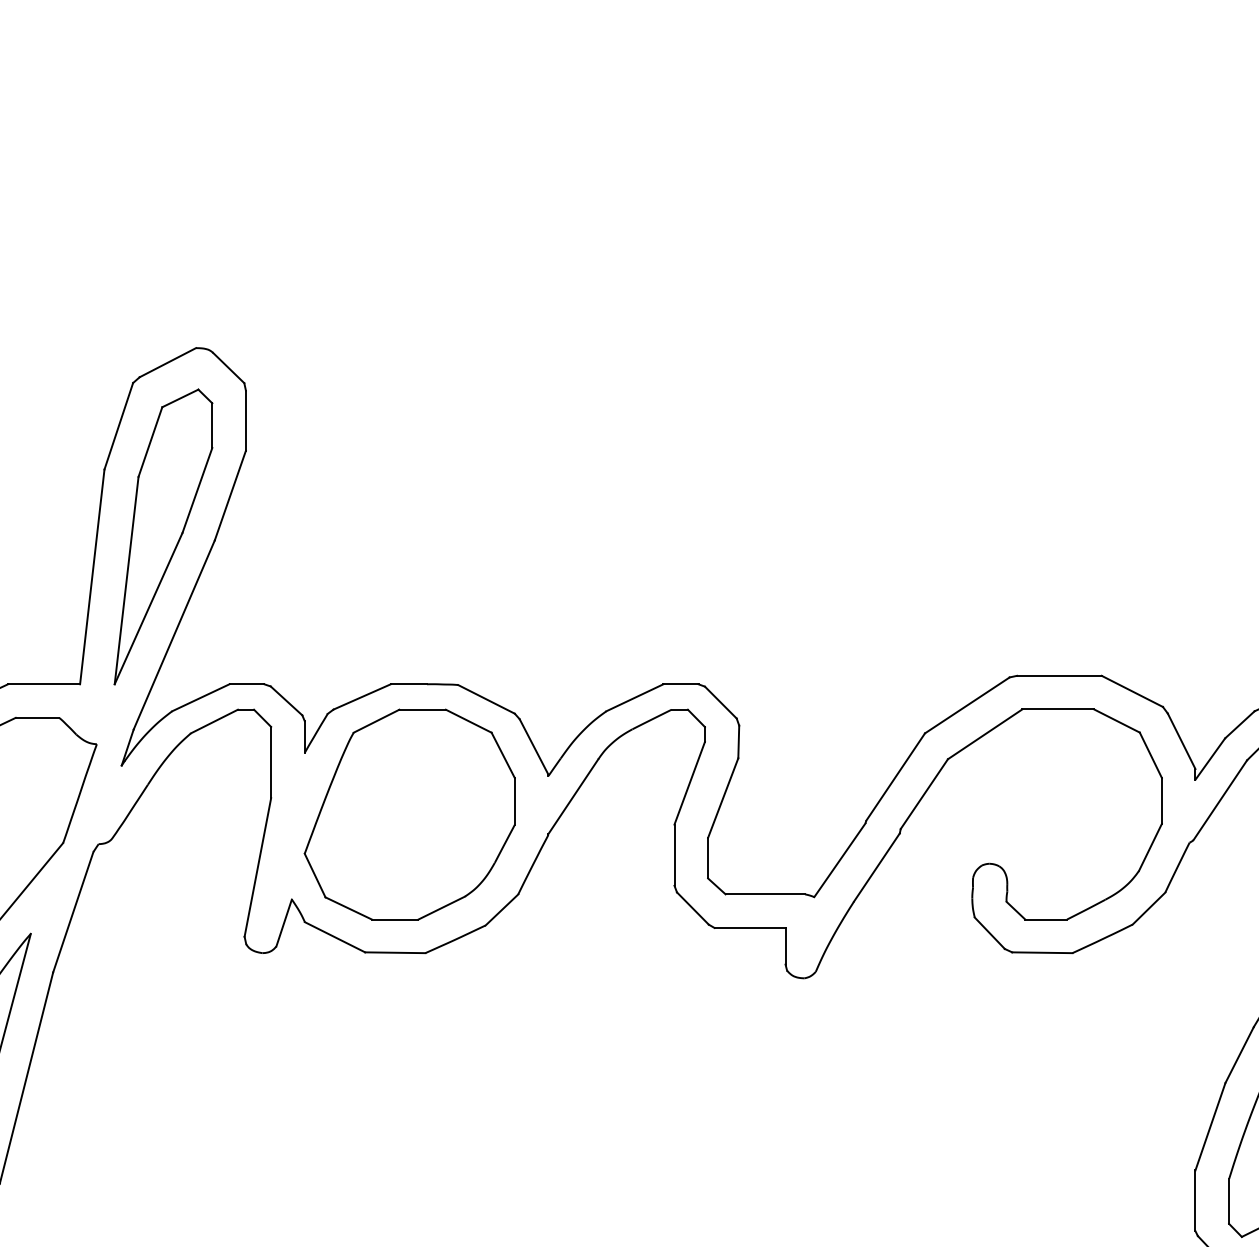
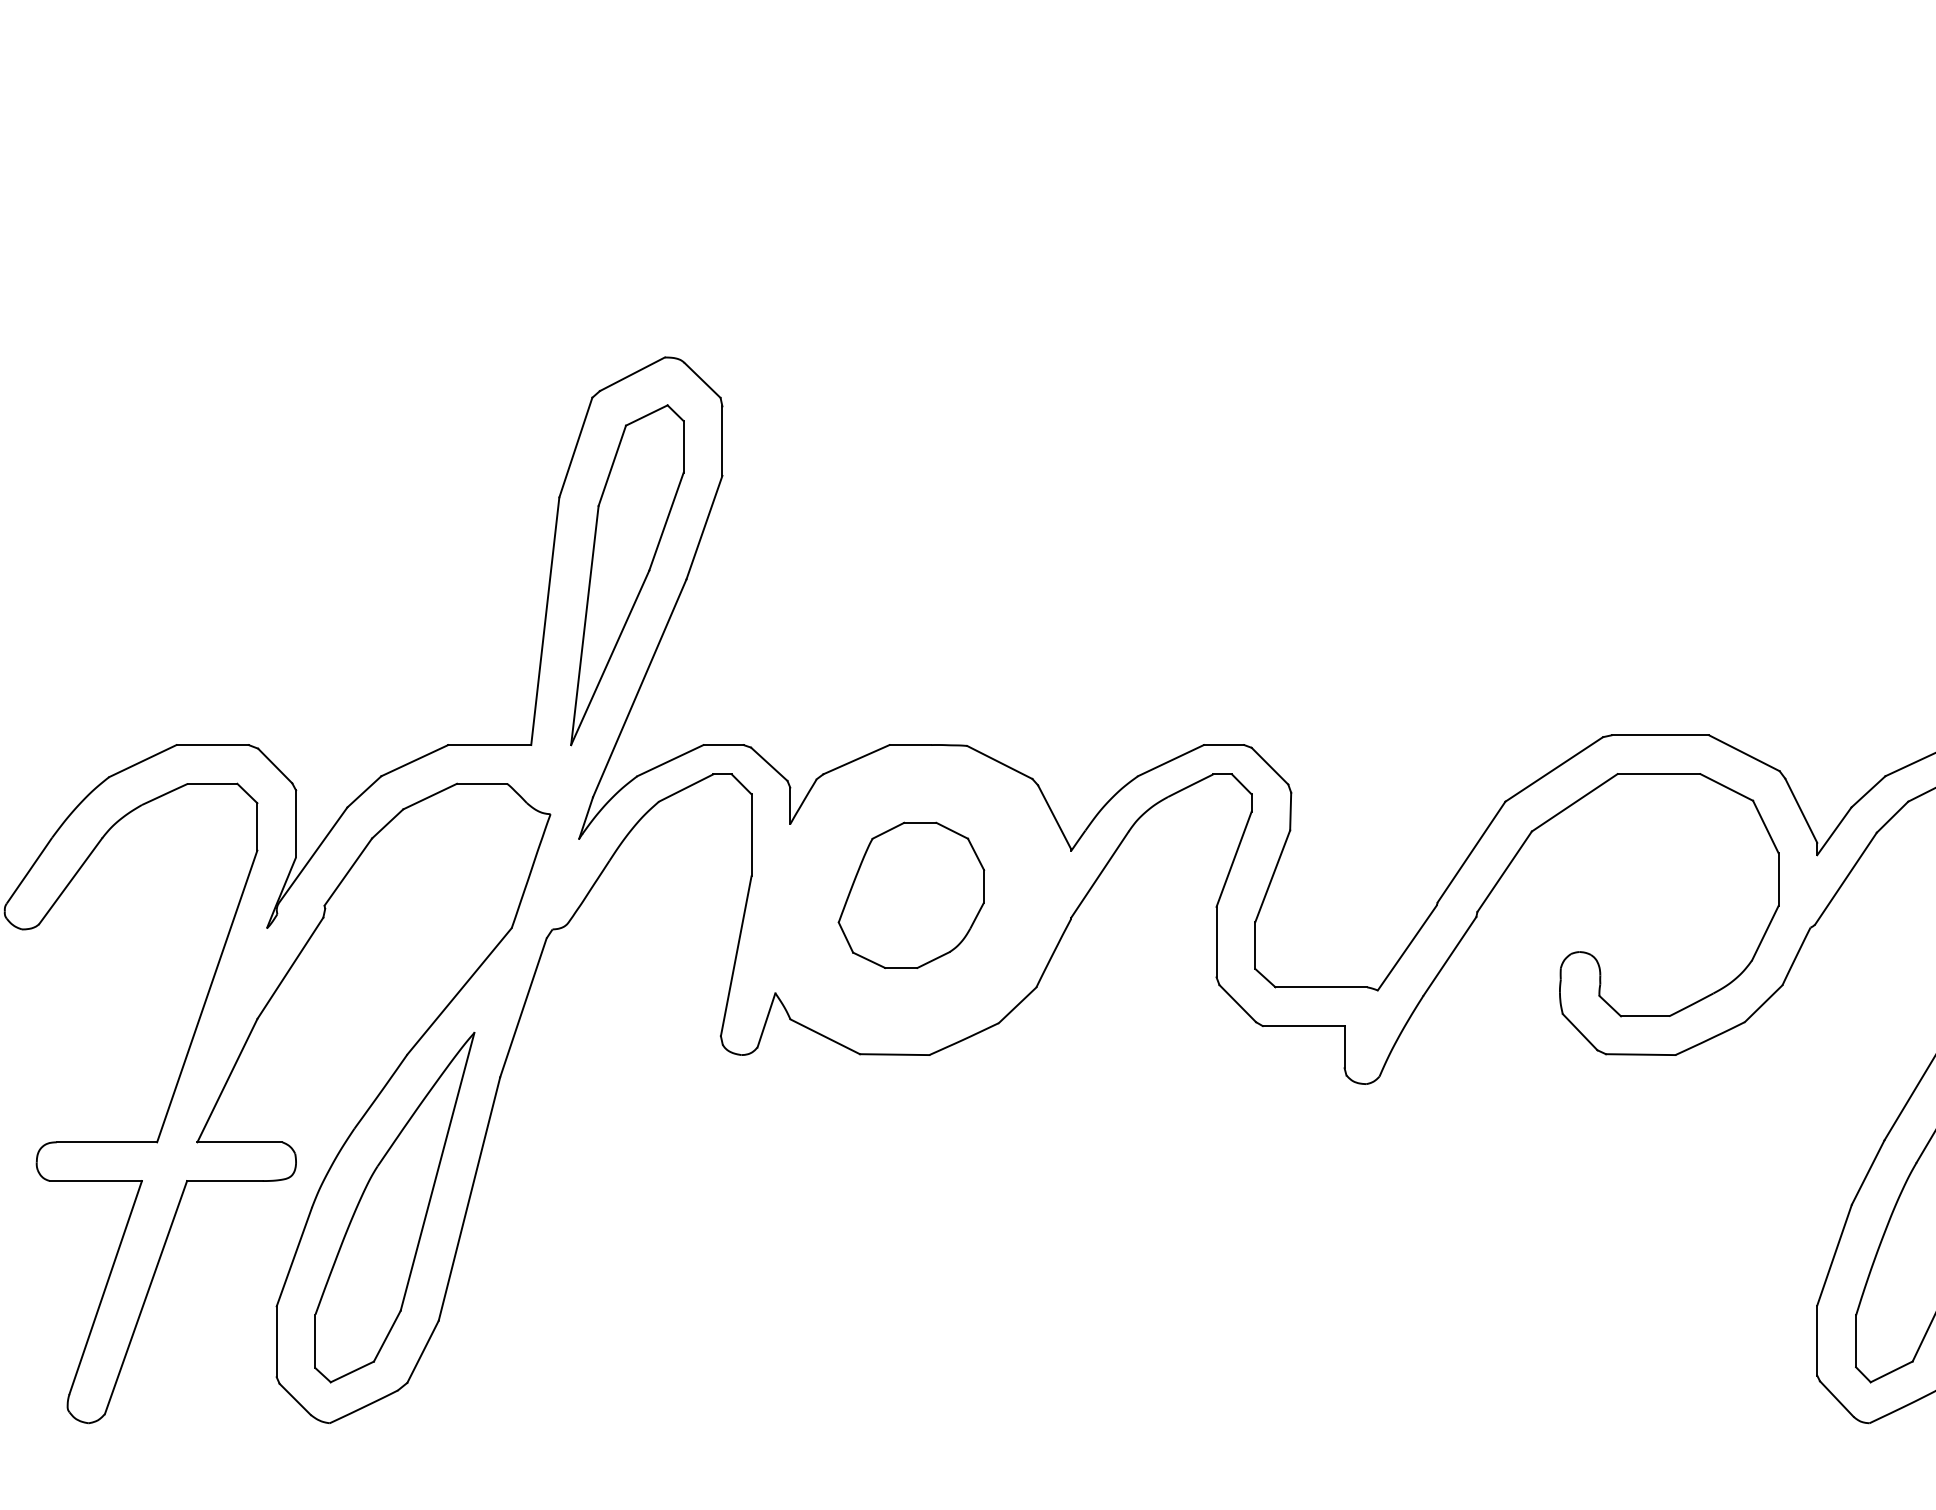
part: (409, 814) -> (911, 895), size x0.6

